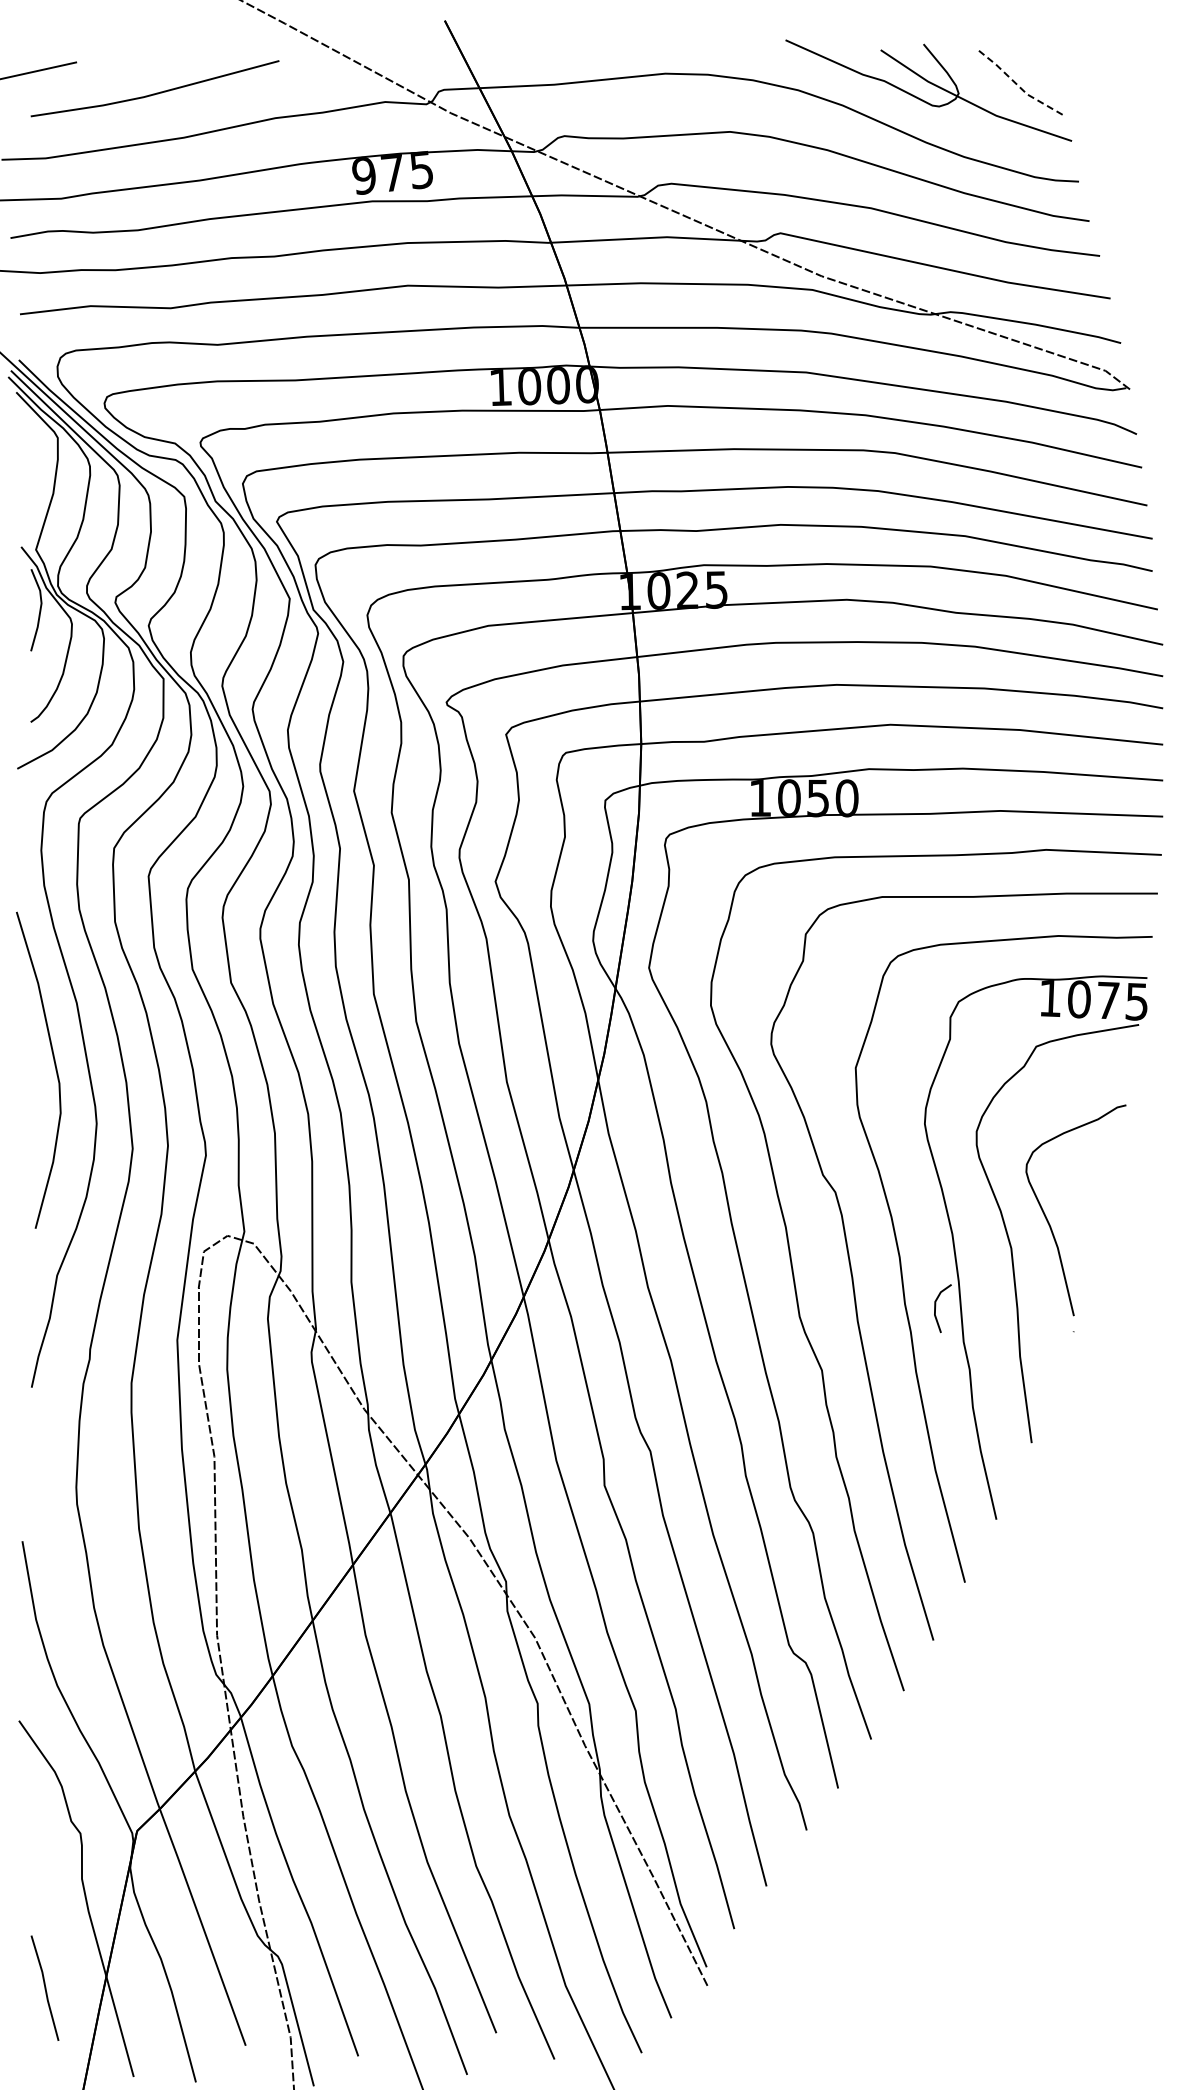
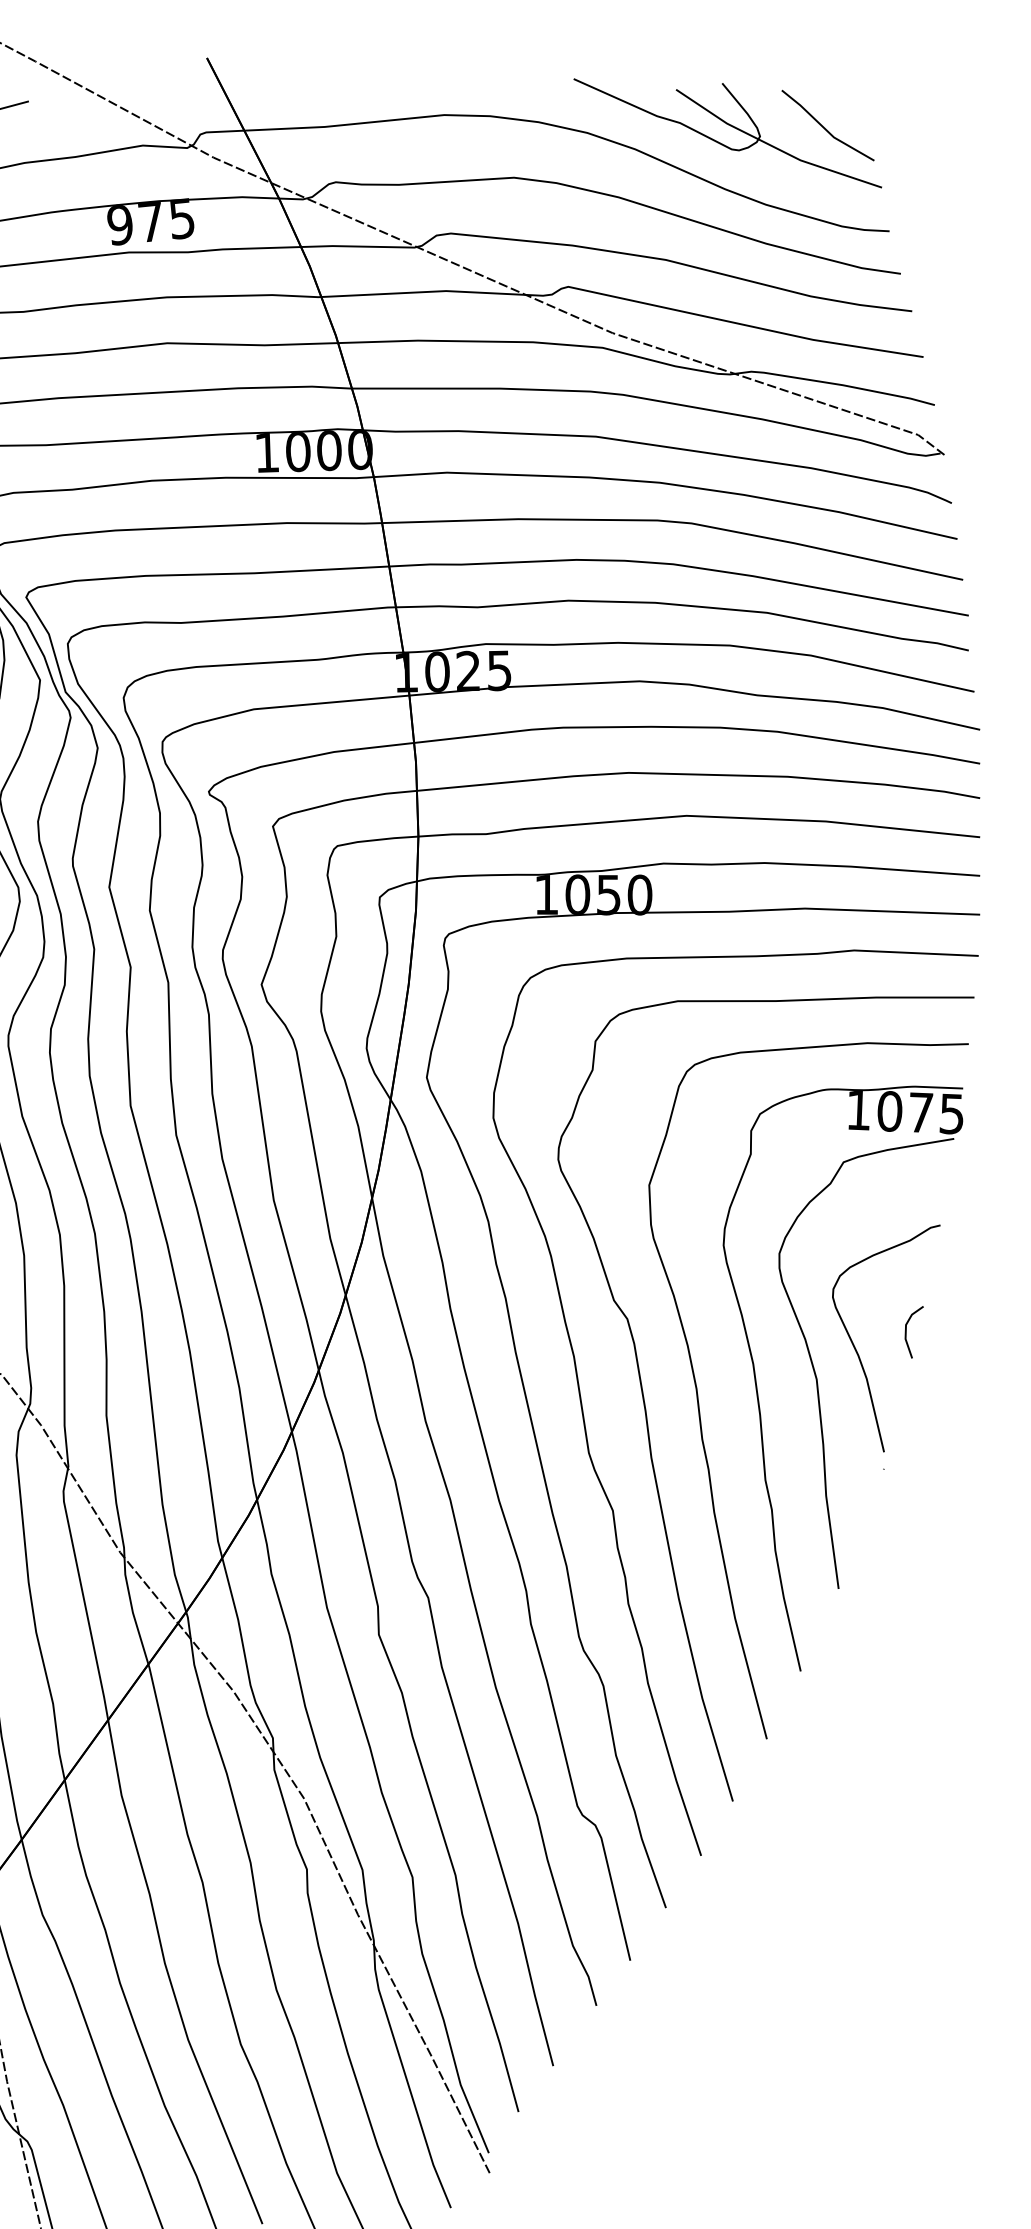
line: (1019, 87) -> (825, 129), dashed -> solid
line: (936, 1306) -> (907, 1330), moved

